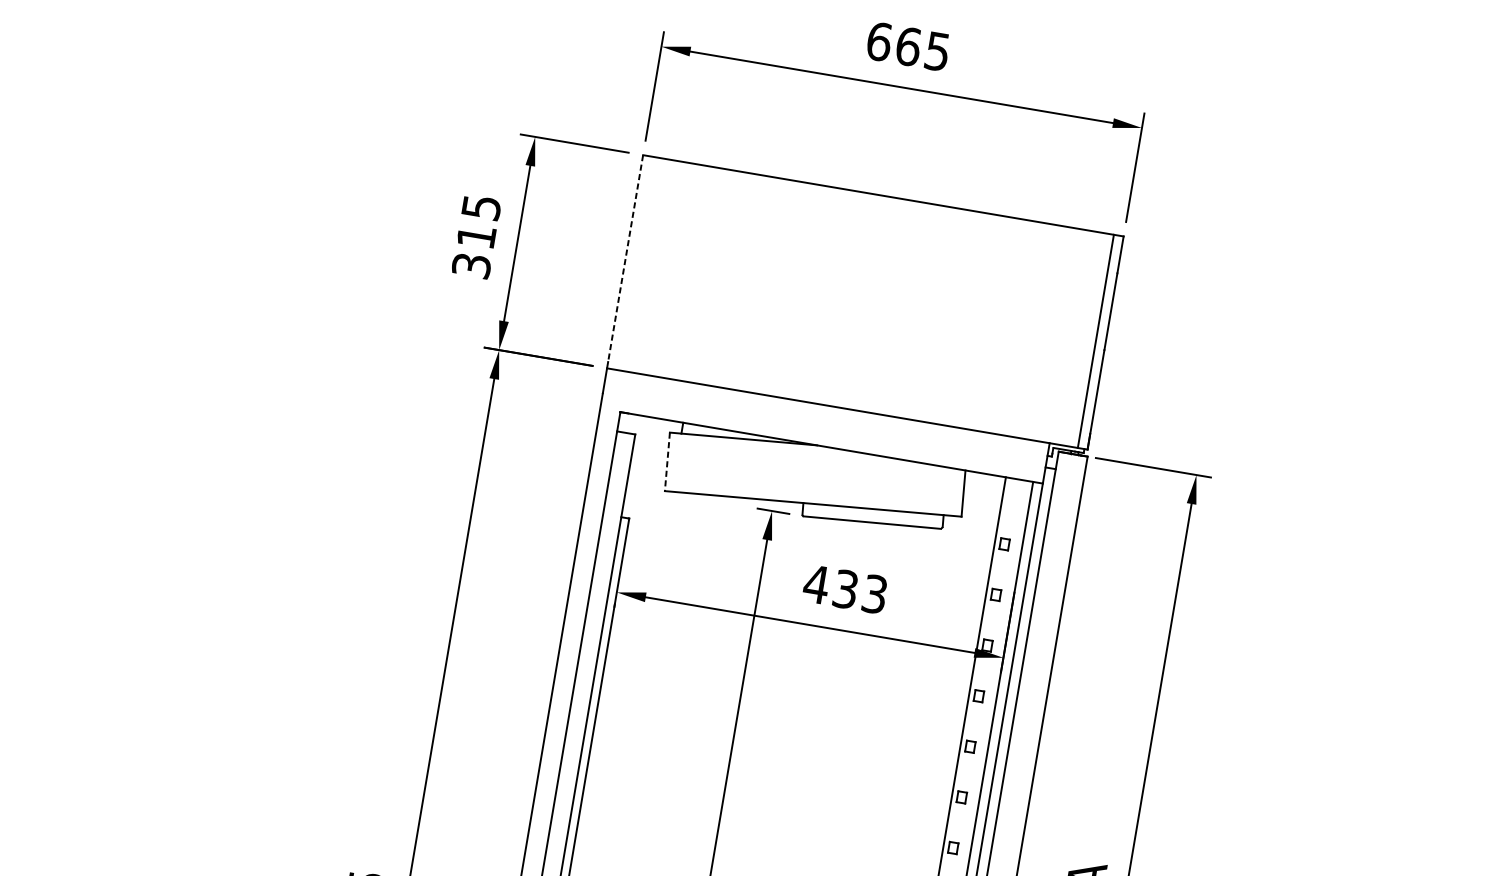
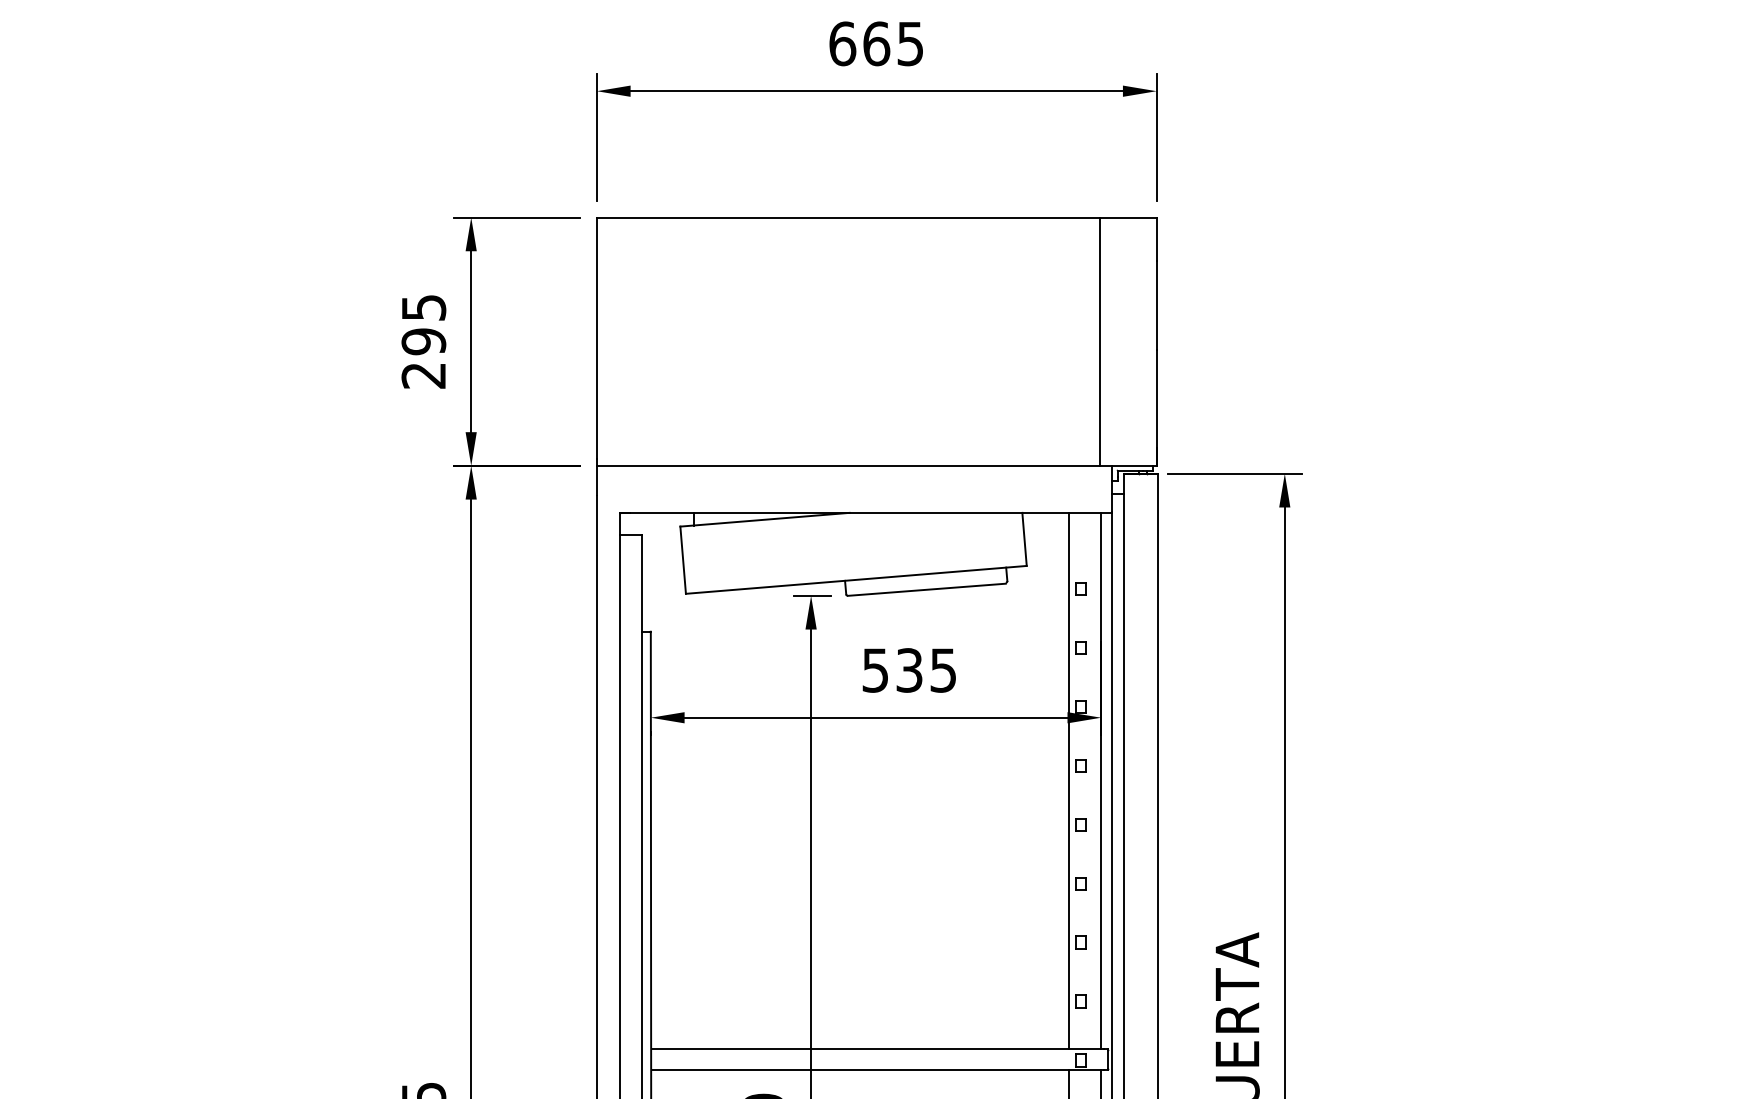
text: (473, 250) -> (423, 358), 315 -> 295
line: (625, 258) -> (596, 338), dashed -> solid
line: (1096, 341) -> (1100, 341), moved
line: (667, 462) -> (683, 560), dashed -> solid
text: (844, 589) -> (908, 670), 433 -> 535

